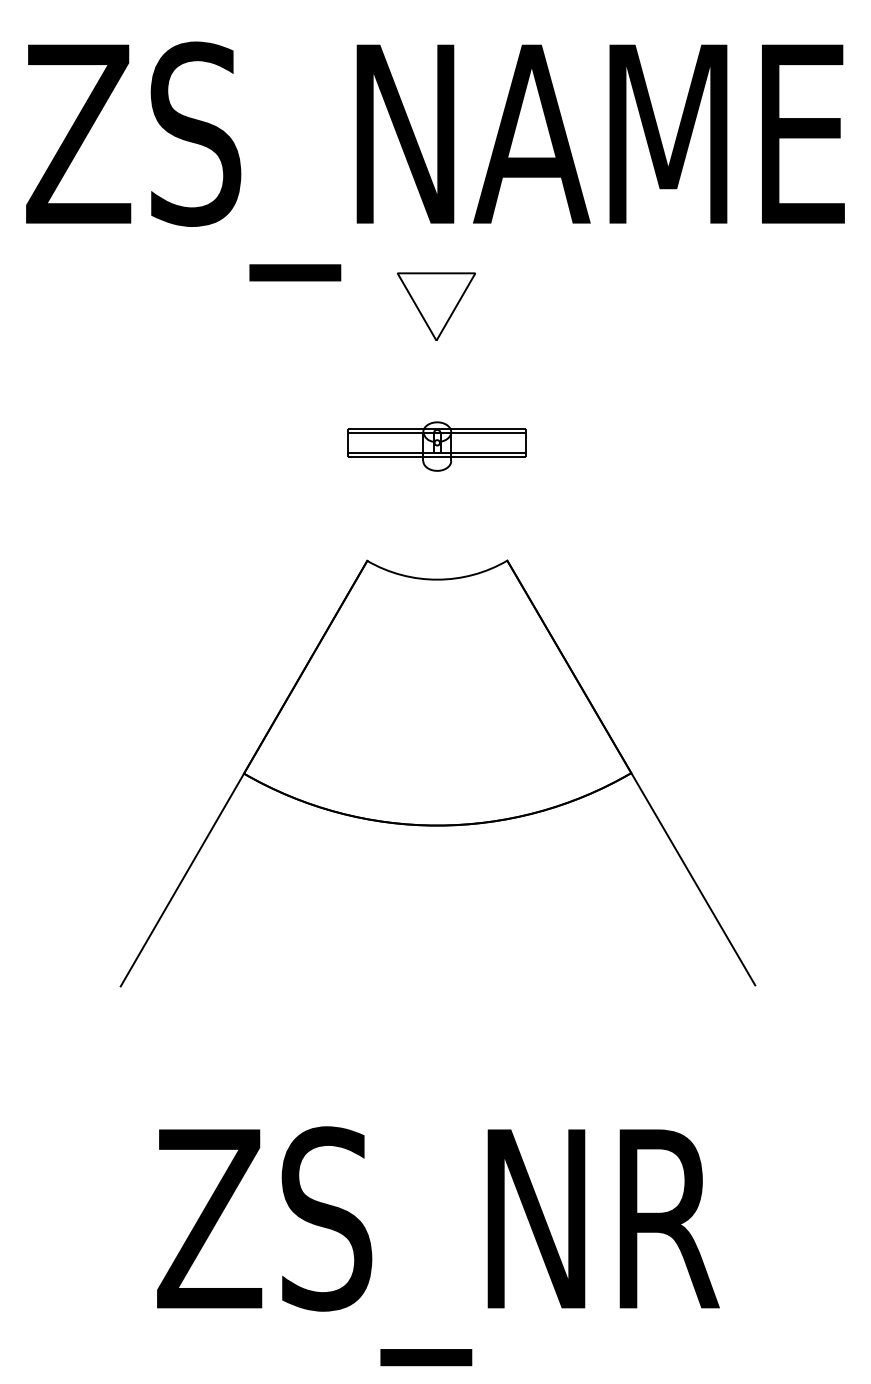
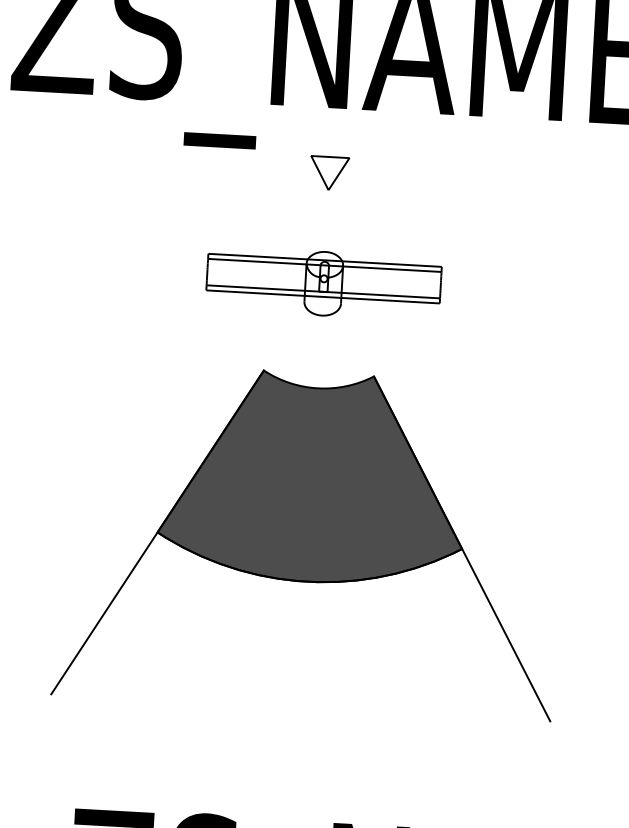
part: (436, 305) -> (329, 172), size x0.62
part: (437, 446) -> (324, 283), size x1.67
fill: (437, 692) -> (313, 477), added

